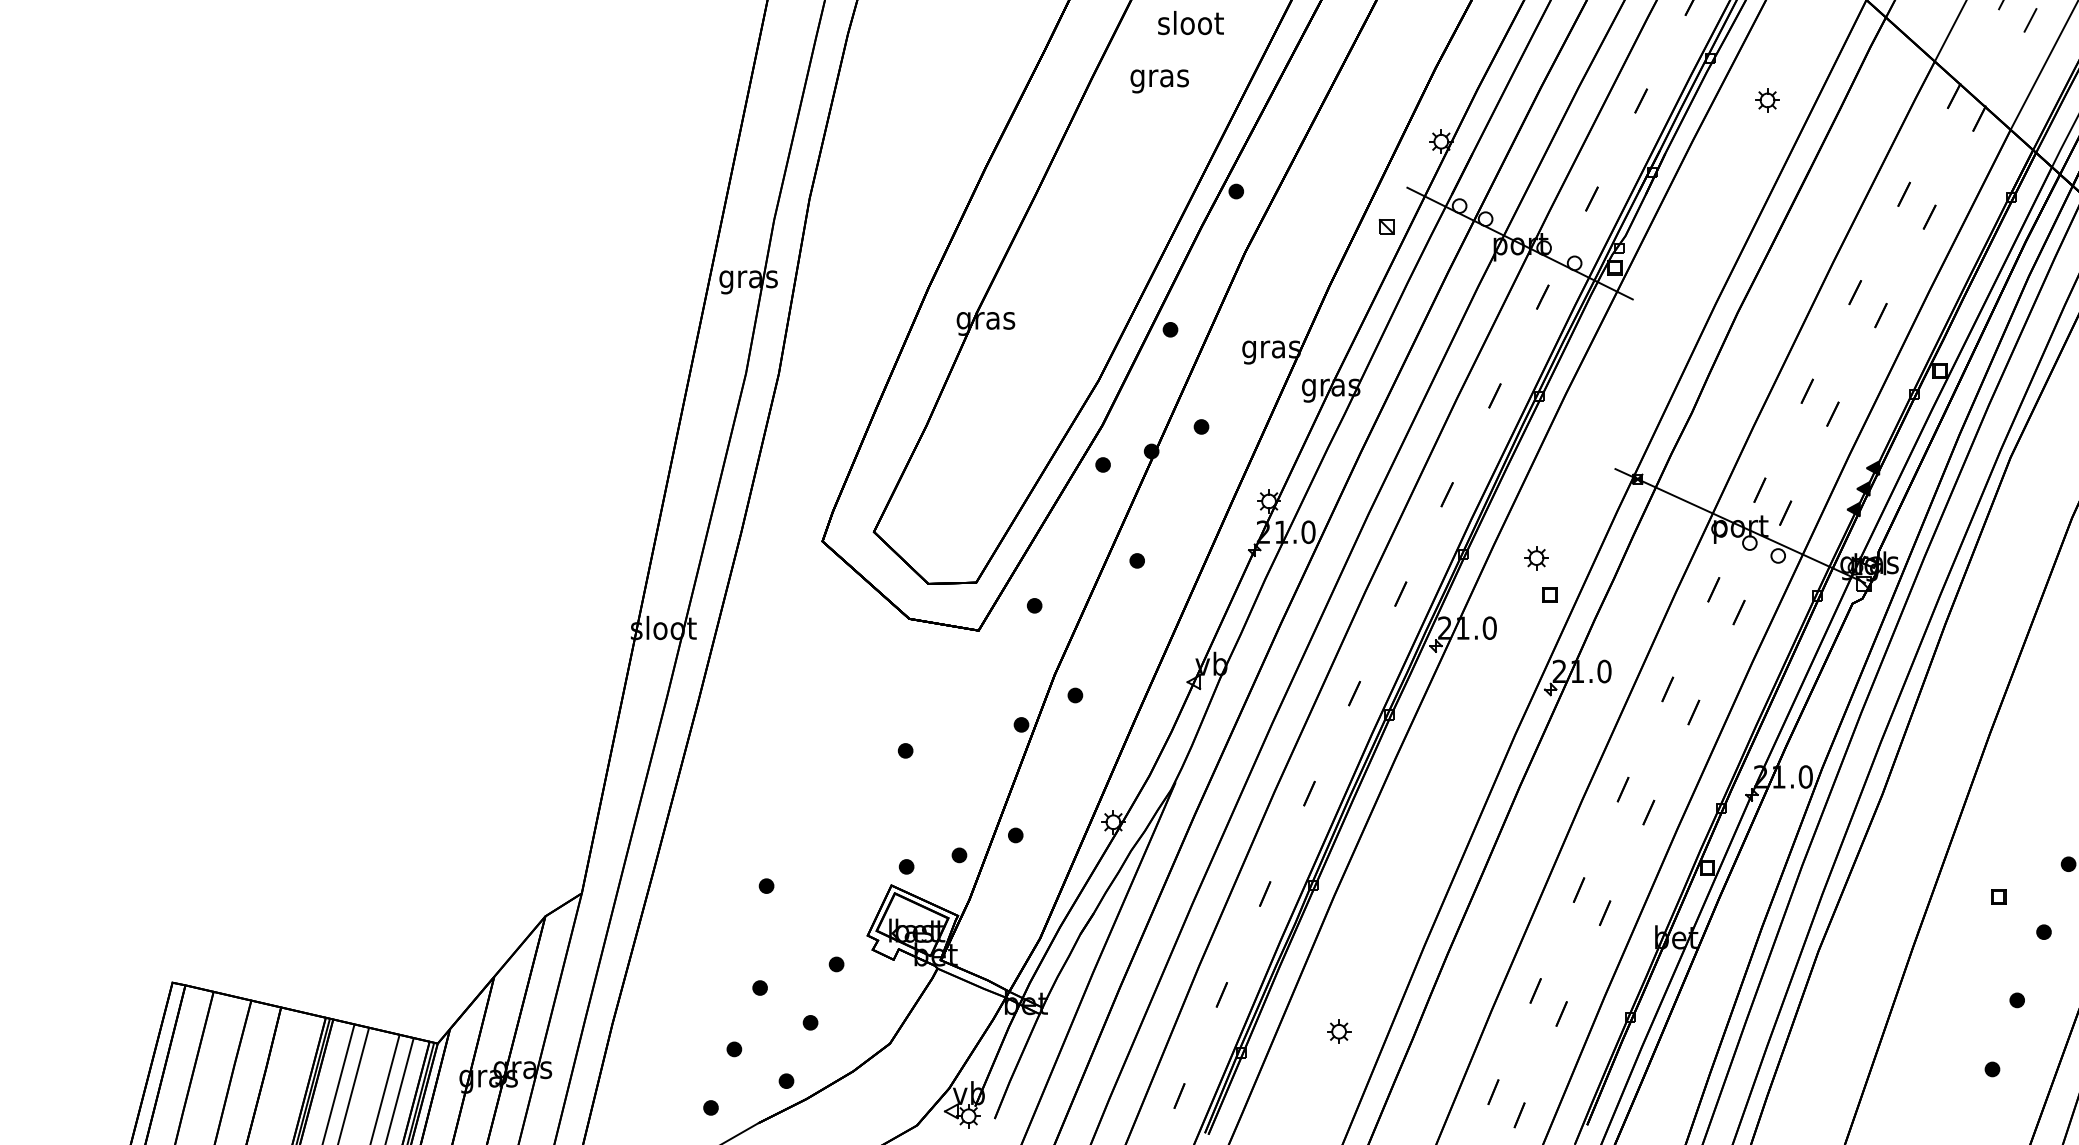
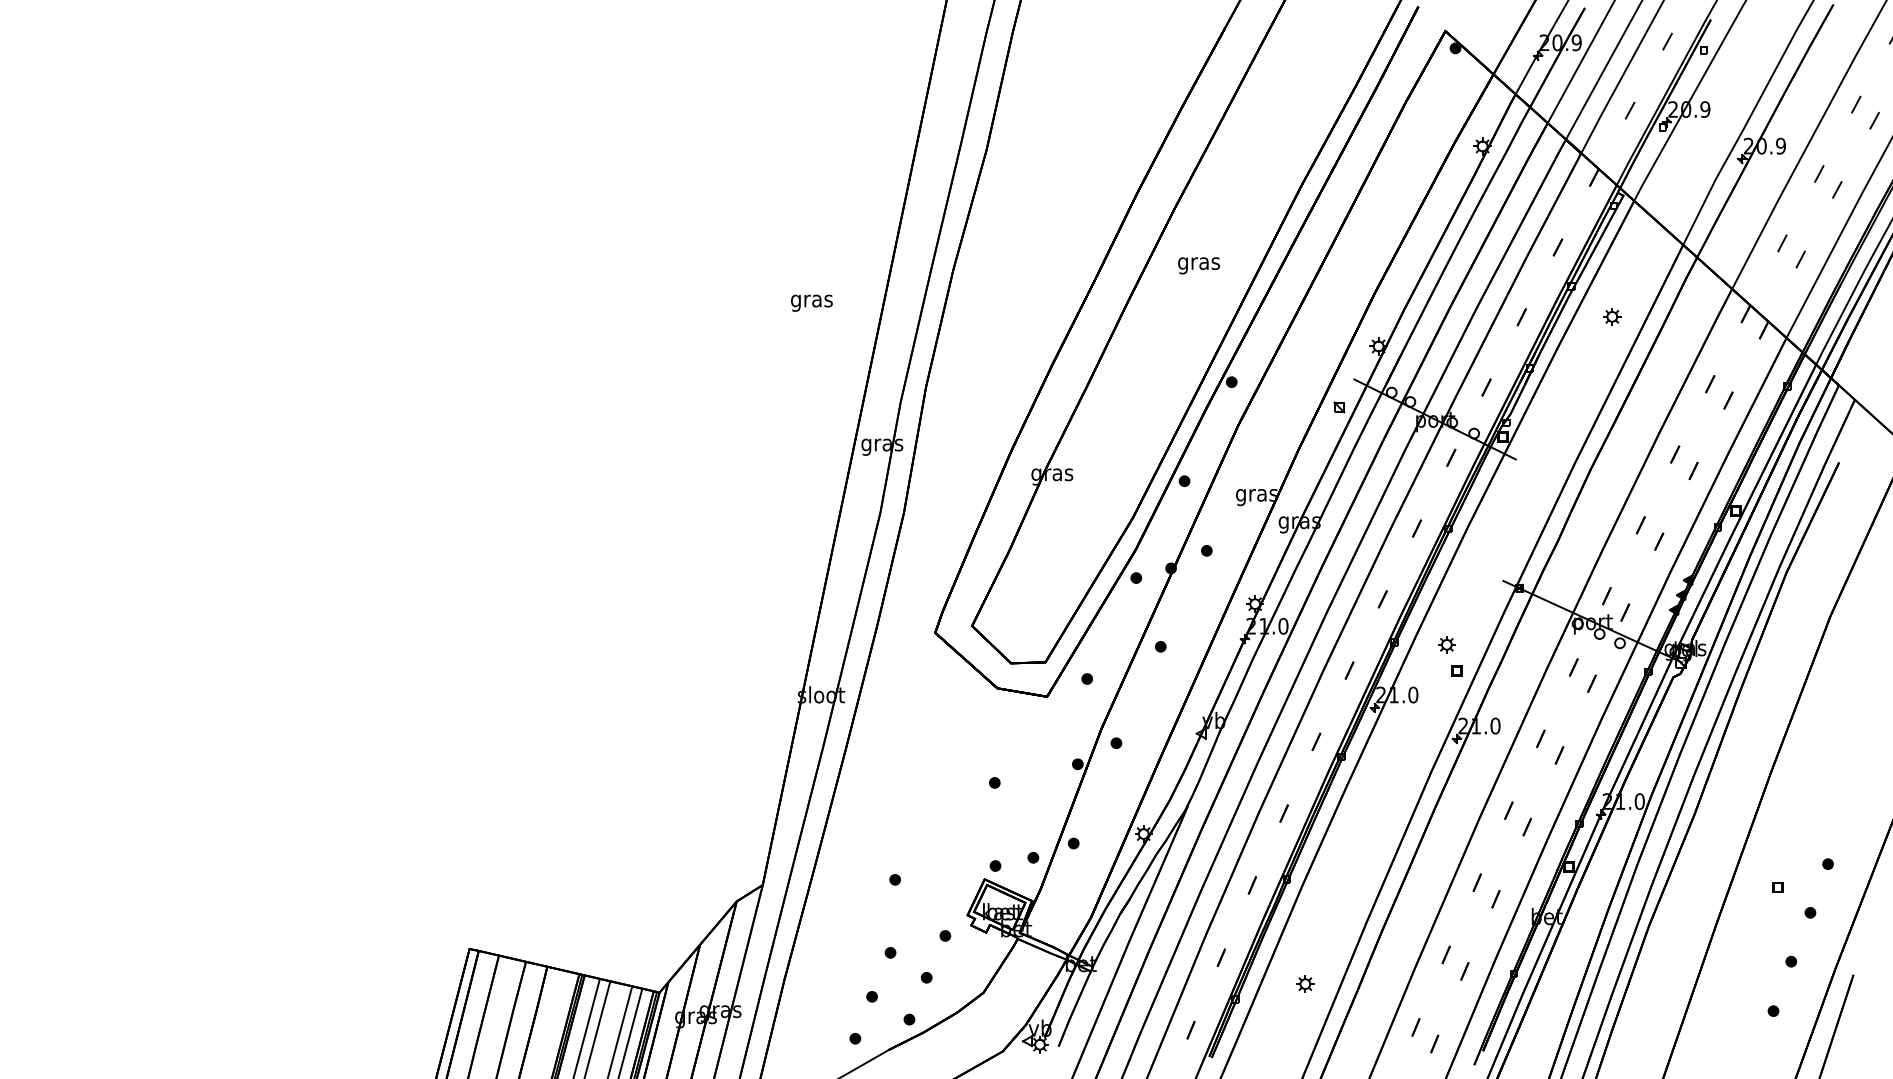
text: (1189, 25) -> (1198, 263), sloot -> gras
text: (1159, 80) -> (811, 302), moved

